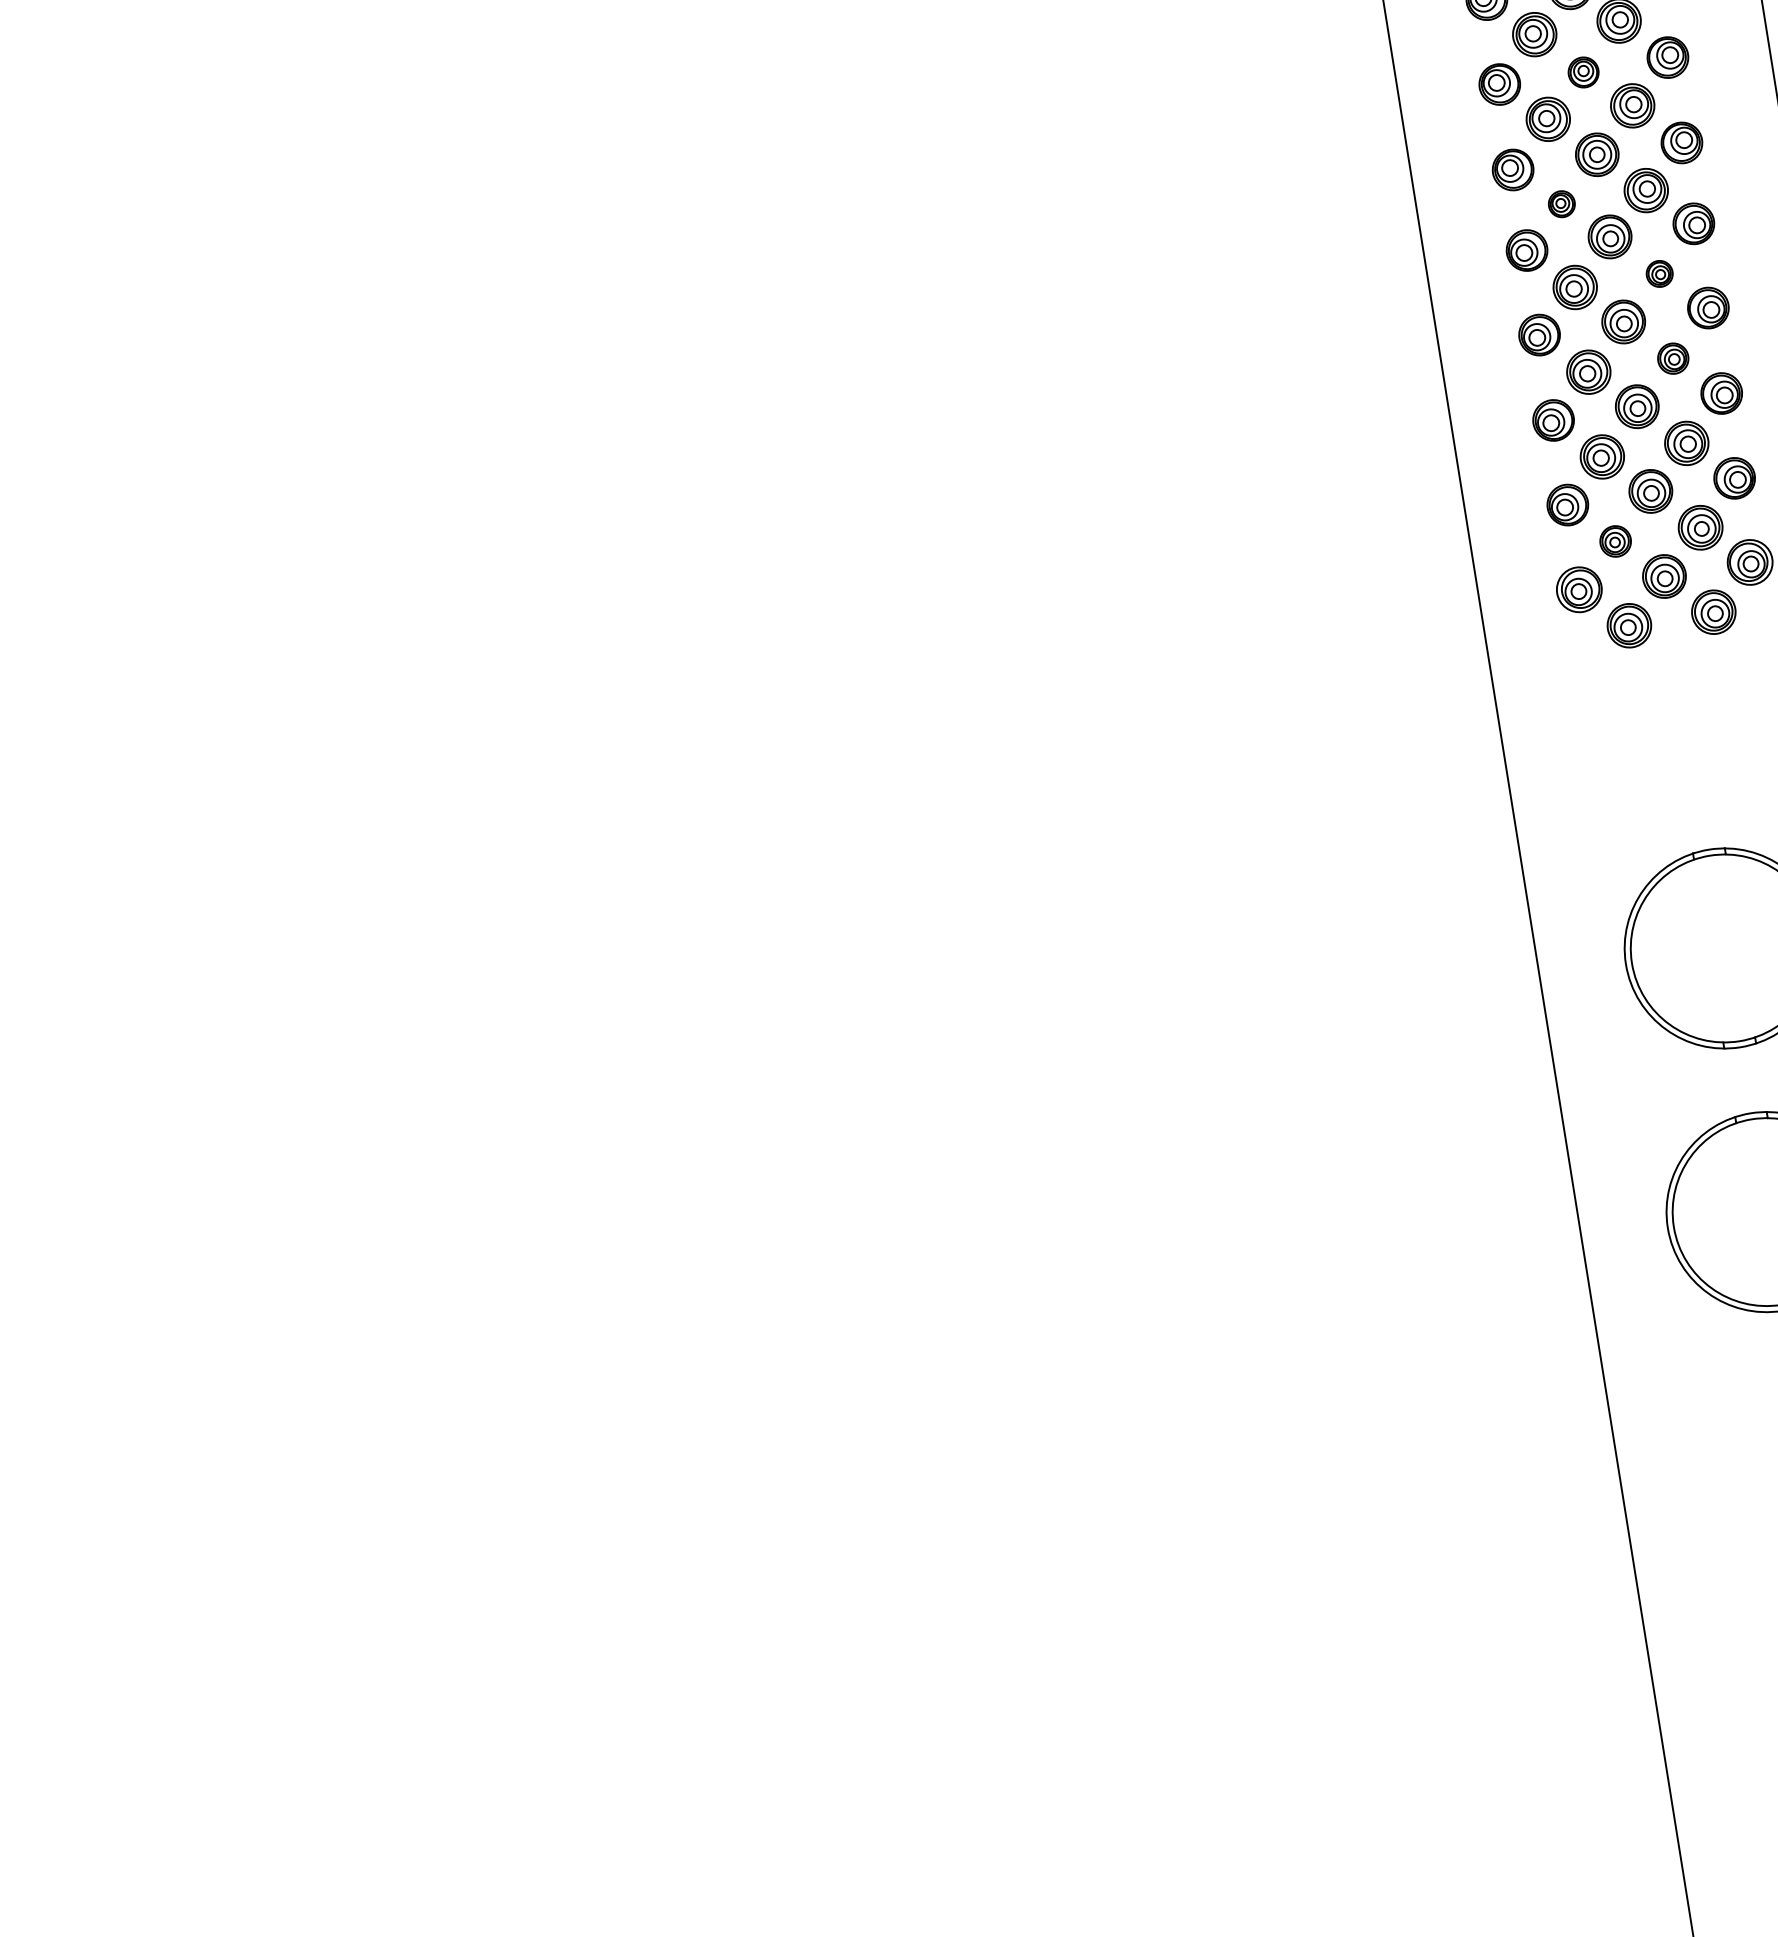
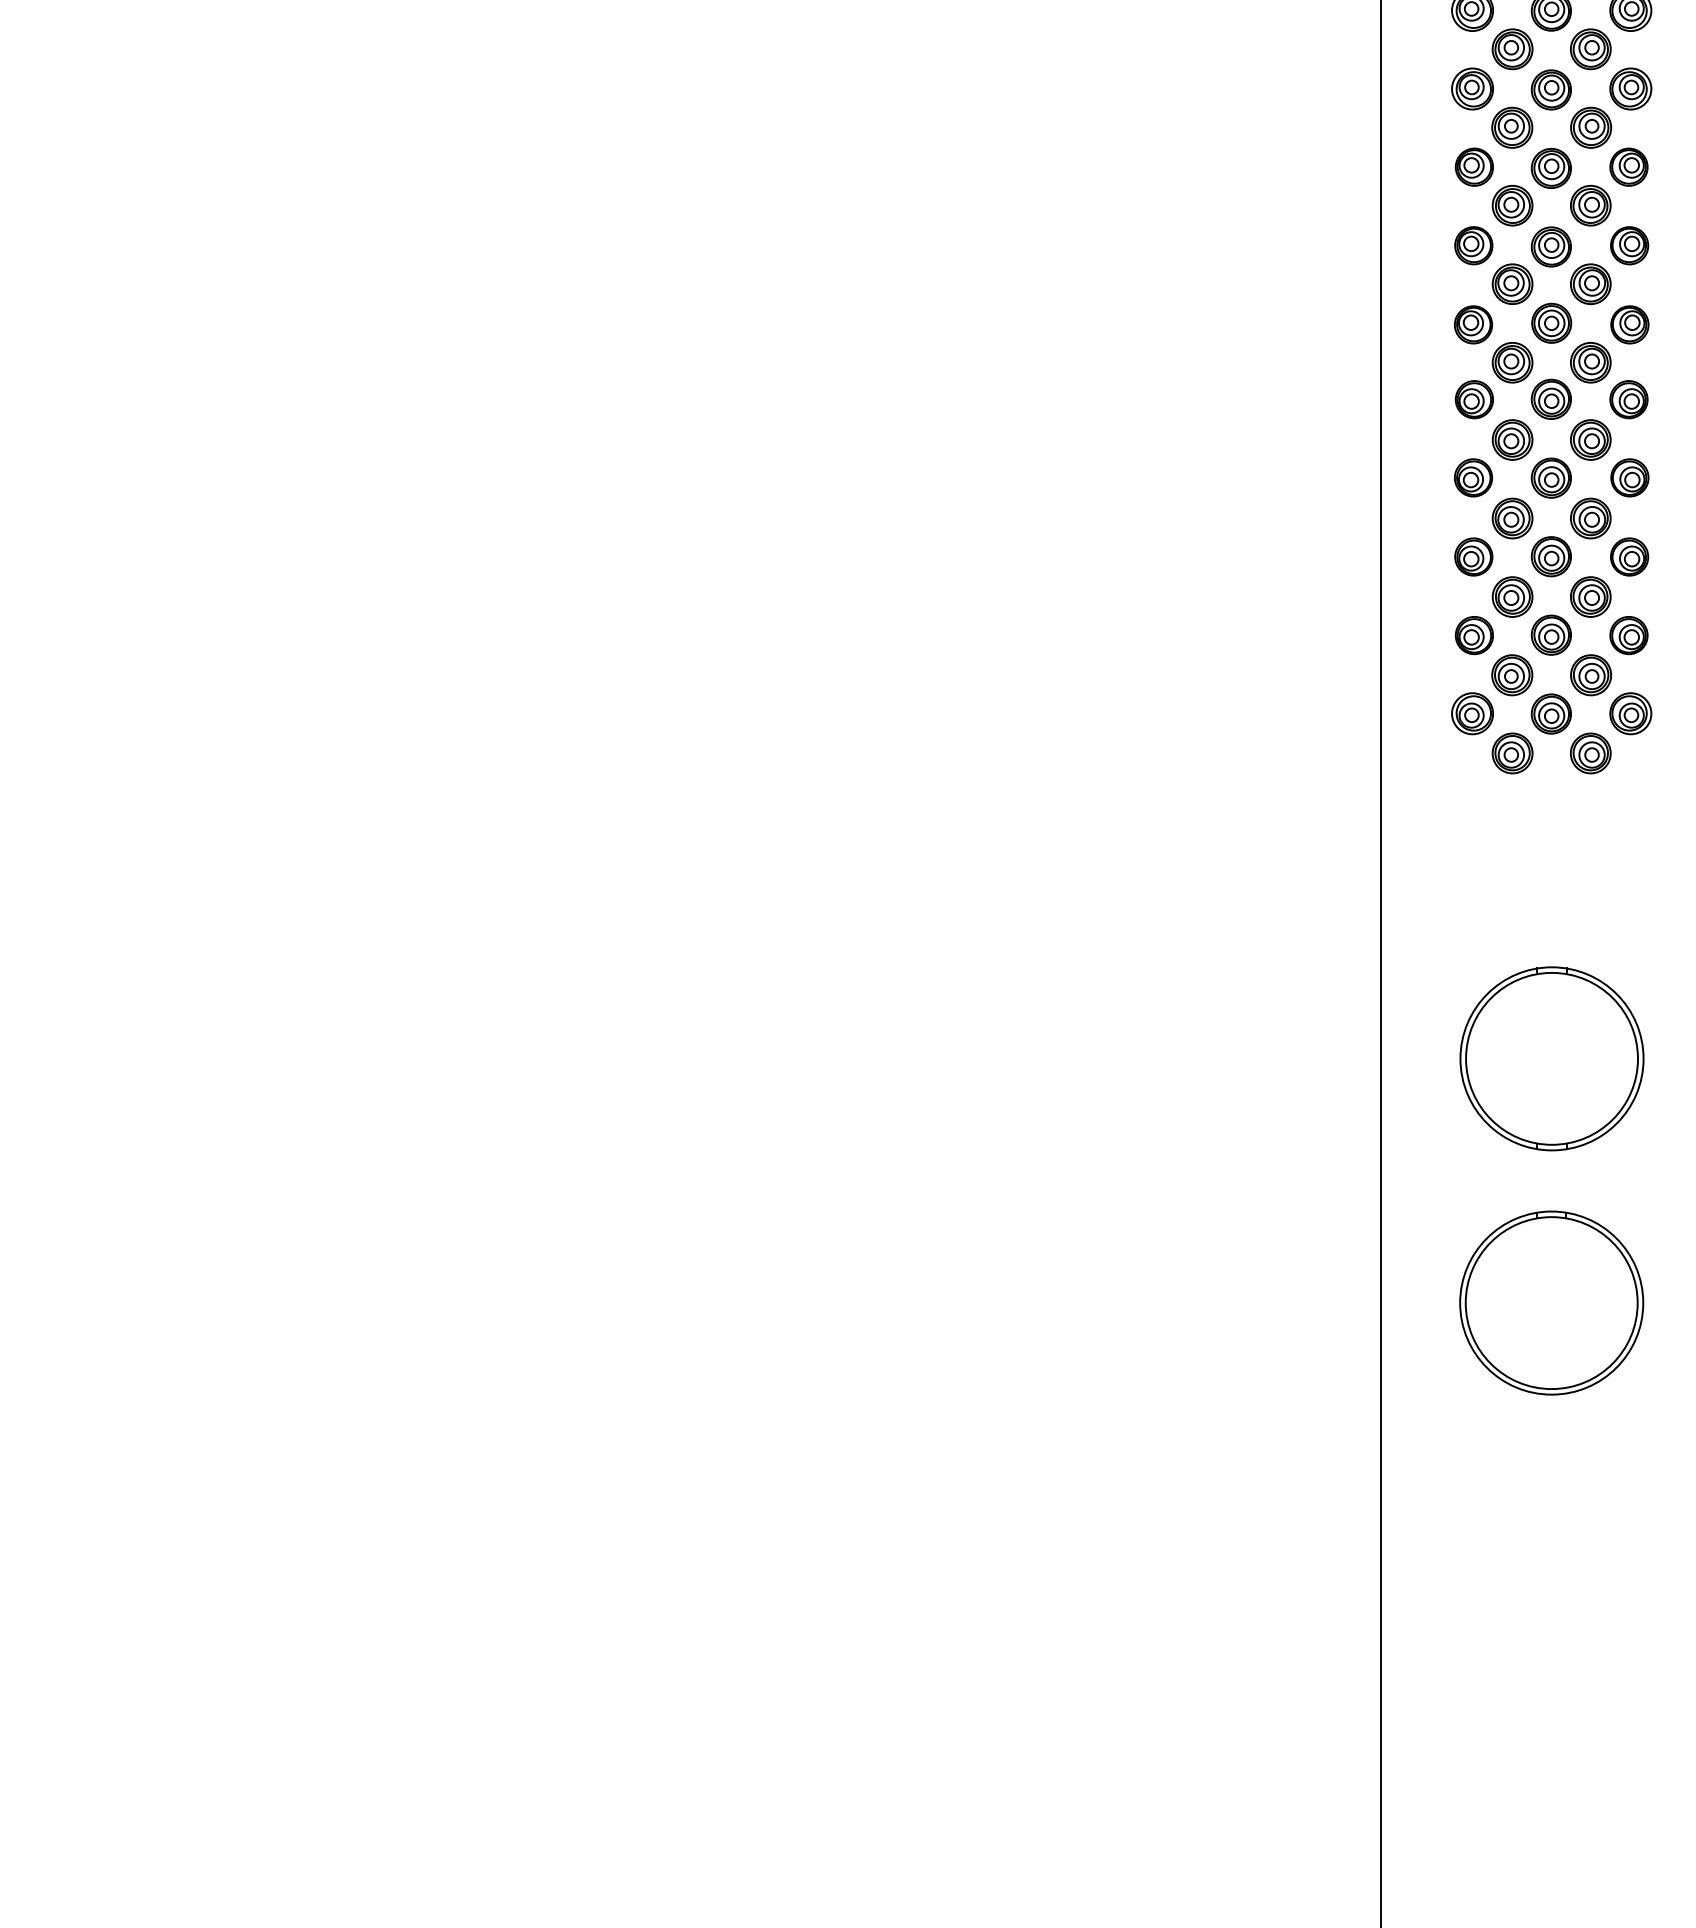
part: (1582, 72) -> (1550, 246), size x1.43
part: (1561, 203) -> (1512, 362), size x1.67
part: (1659, 273) -> (1590, 439), size x1.67
part: (1672, 358) -> (1590, 518), size x1.43
part: (1615, 541) -> (1512, 675), size x1.43

